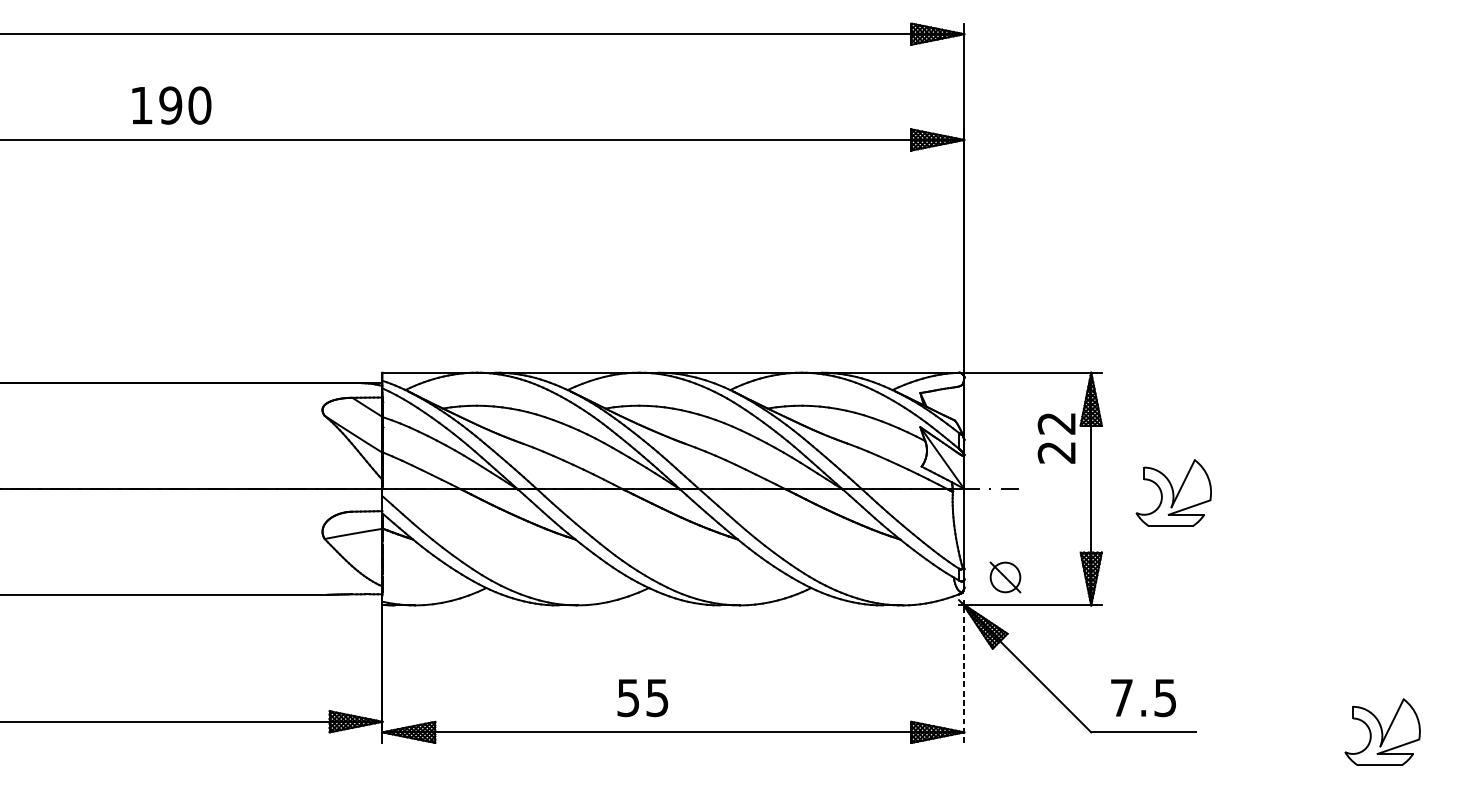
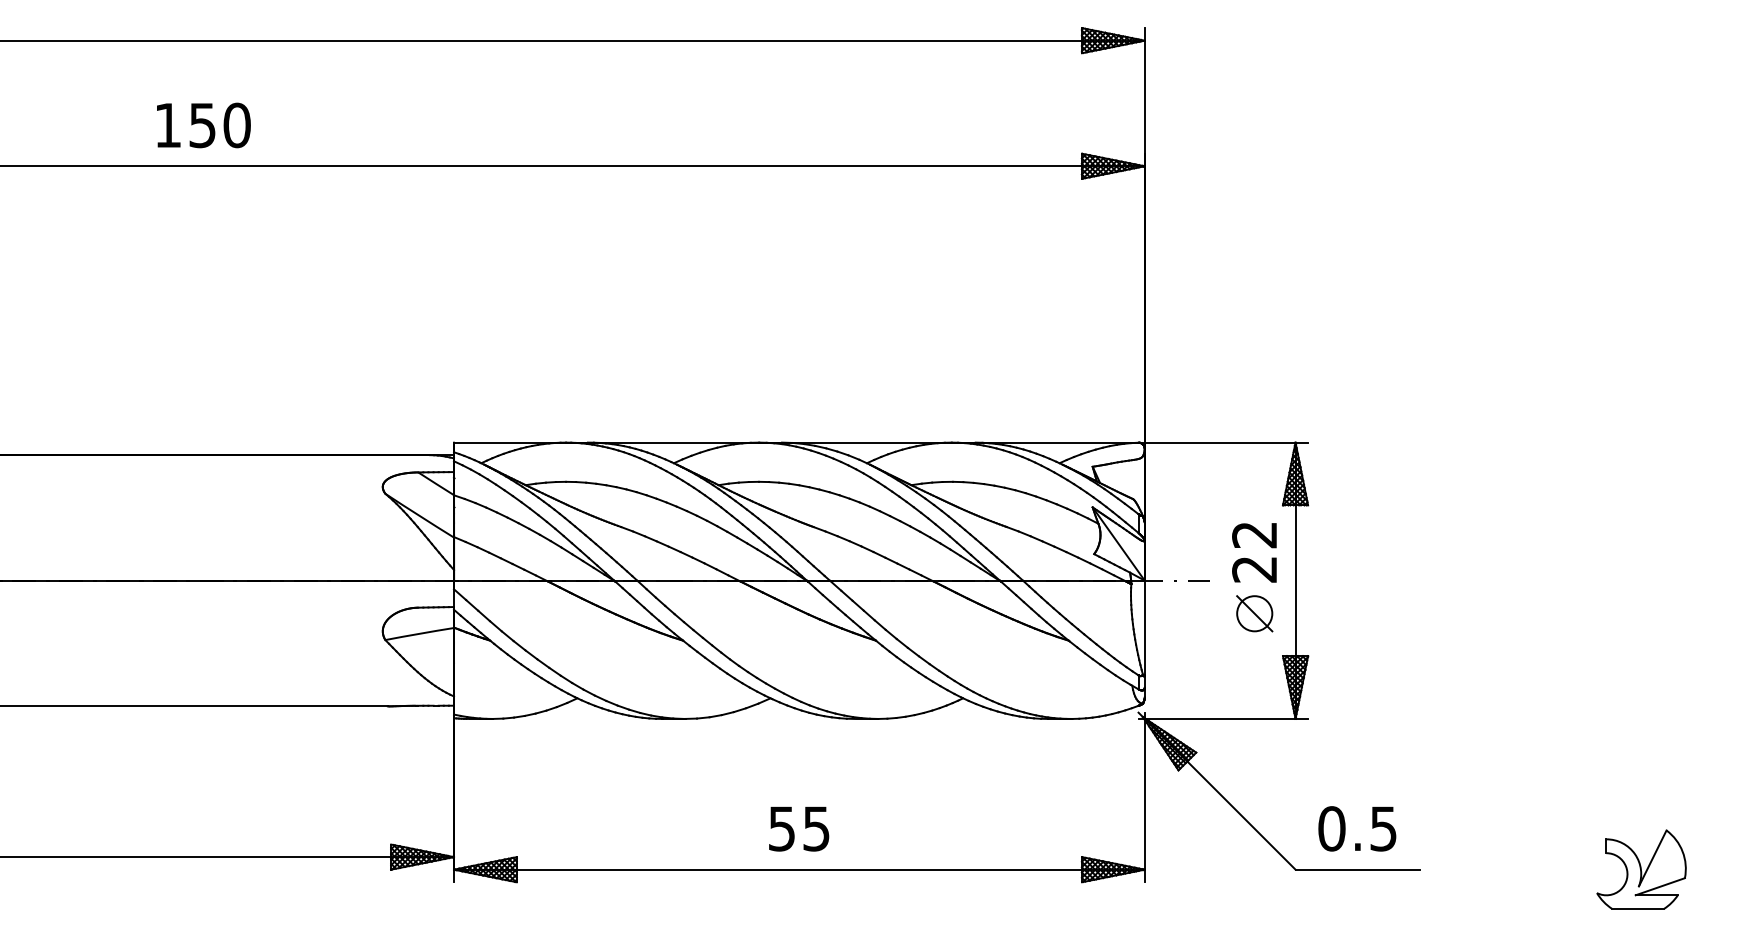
text: (170, 105) -> (202, 125), 190 -> 150
text: (1056, 438) -> (1254, 552), moved
part: (1173, 493) -> (1393, 585), removed
part: (1005, 577) -> (1254, 613), moved
line: (964, 671) -> (1144, 797), dashed -> solid
text: (643, 697) -> (799, 828), moved
text: (1121, 697) -> (1331, 828), 7.5 -> 0.5

